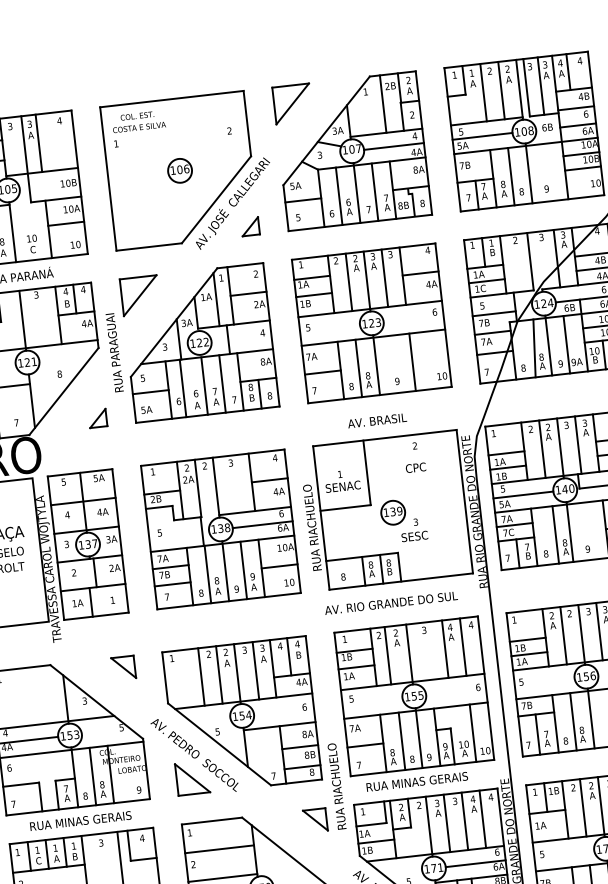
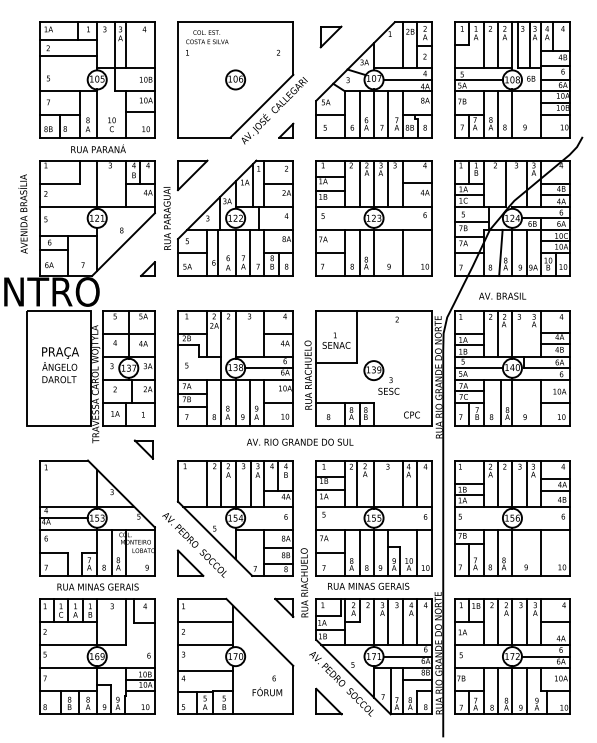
part: (291, 103) -> (330, 36), size x0.7
text: (377, 419) -> (502, 295), moved
line: (577, 444) -> (526, 333), removed
text: (415, 467) -> (411, 414), moved
text: (391, 602) -> (300, 441), moved
part: (123, 668) -> (143, 449), moved

